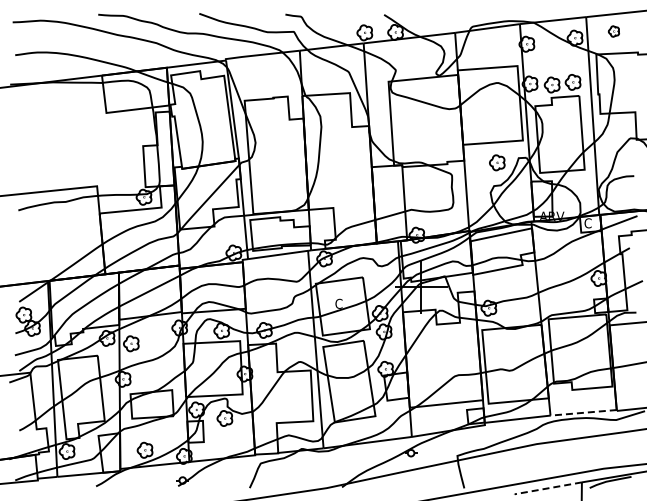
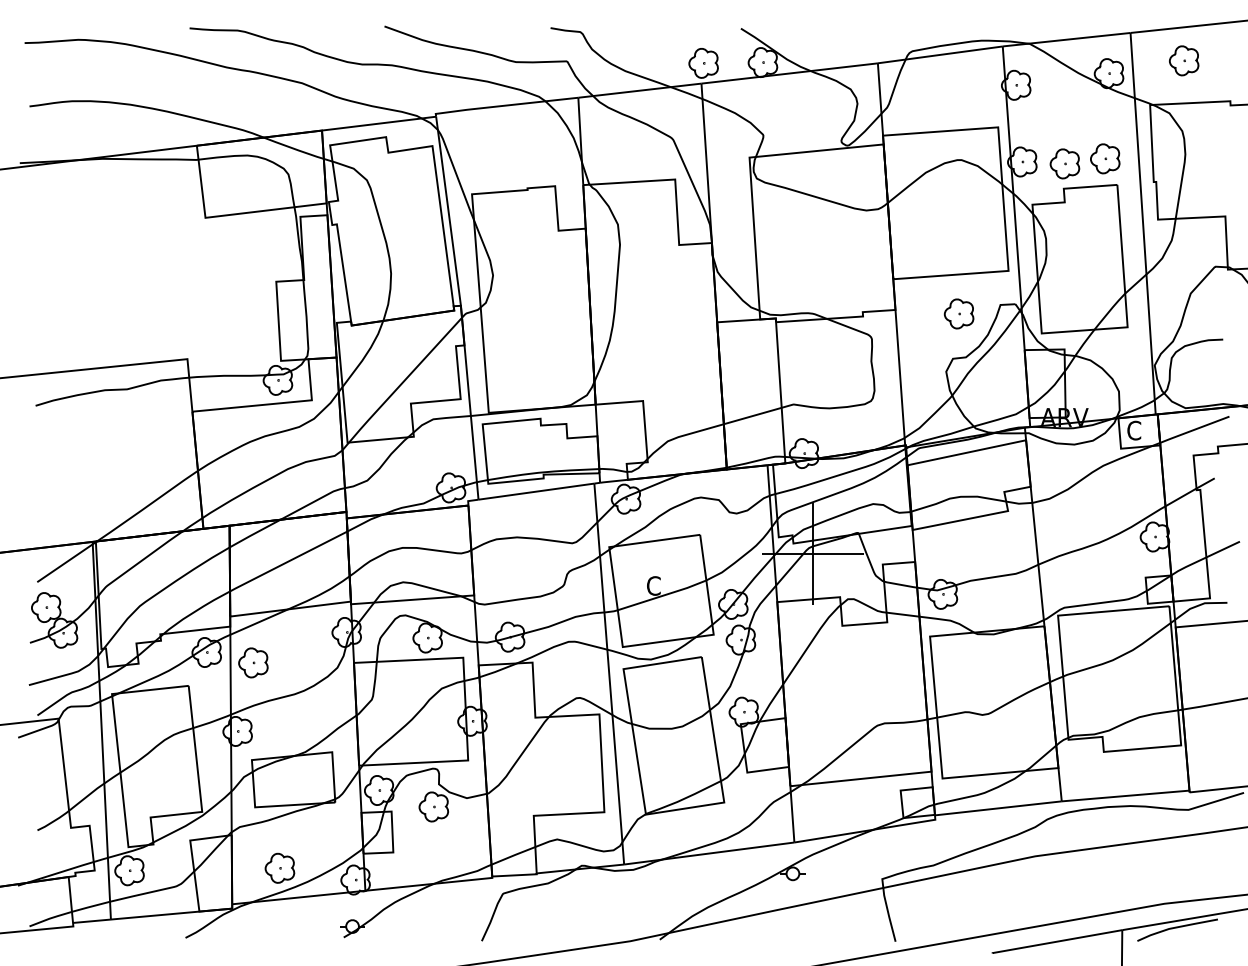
part: (613, 31) -> (1183, 60), size x1.43
line: (583, 412) -> (1125, 795), dashed -> solid
line: (546, 488) -> (1054, 941), dashed -> solid

